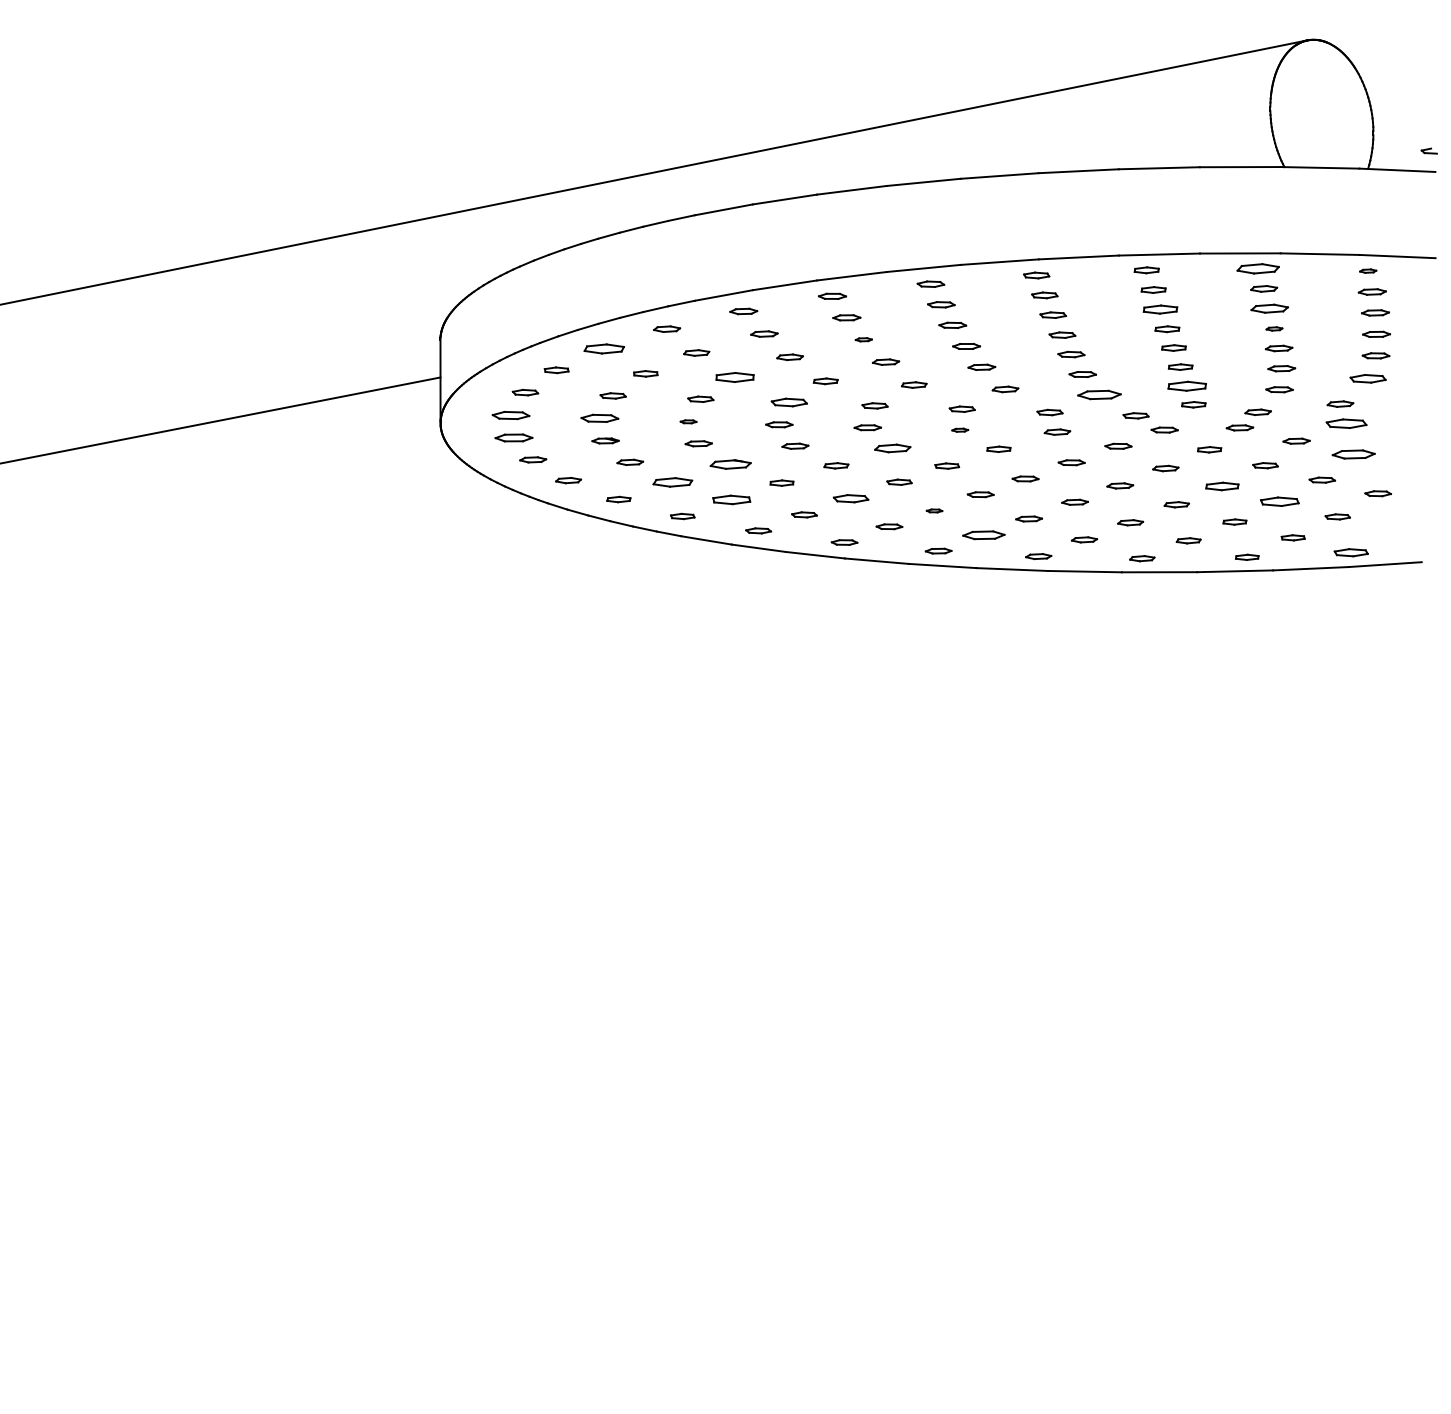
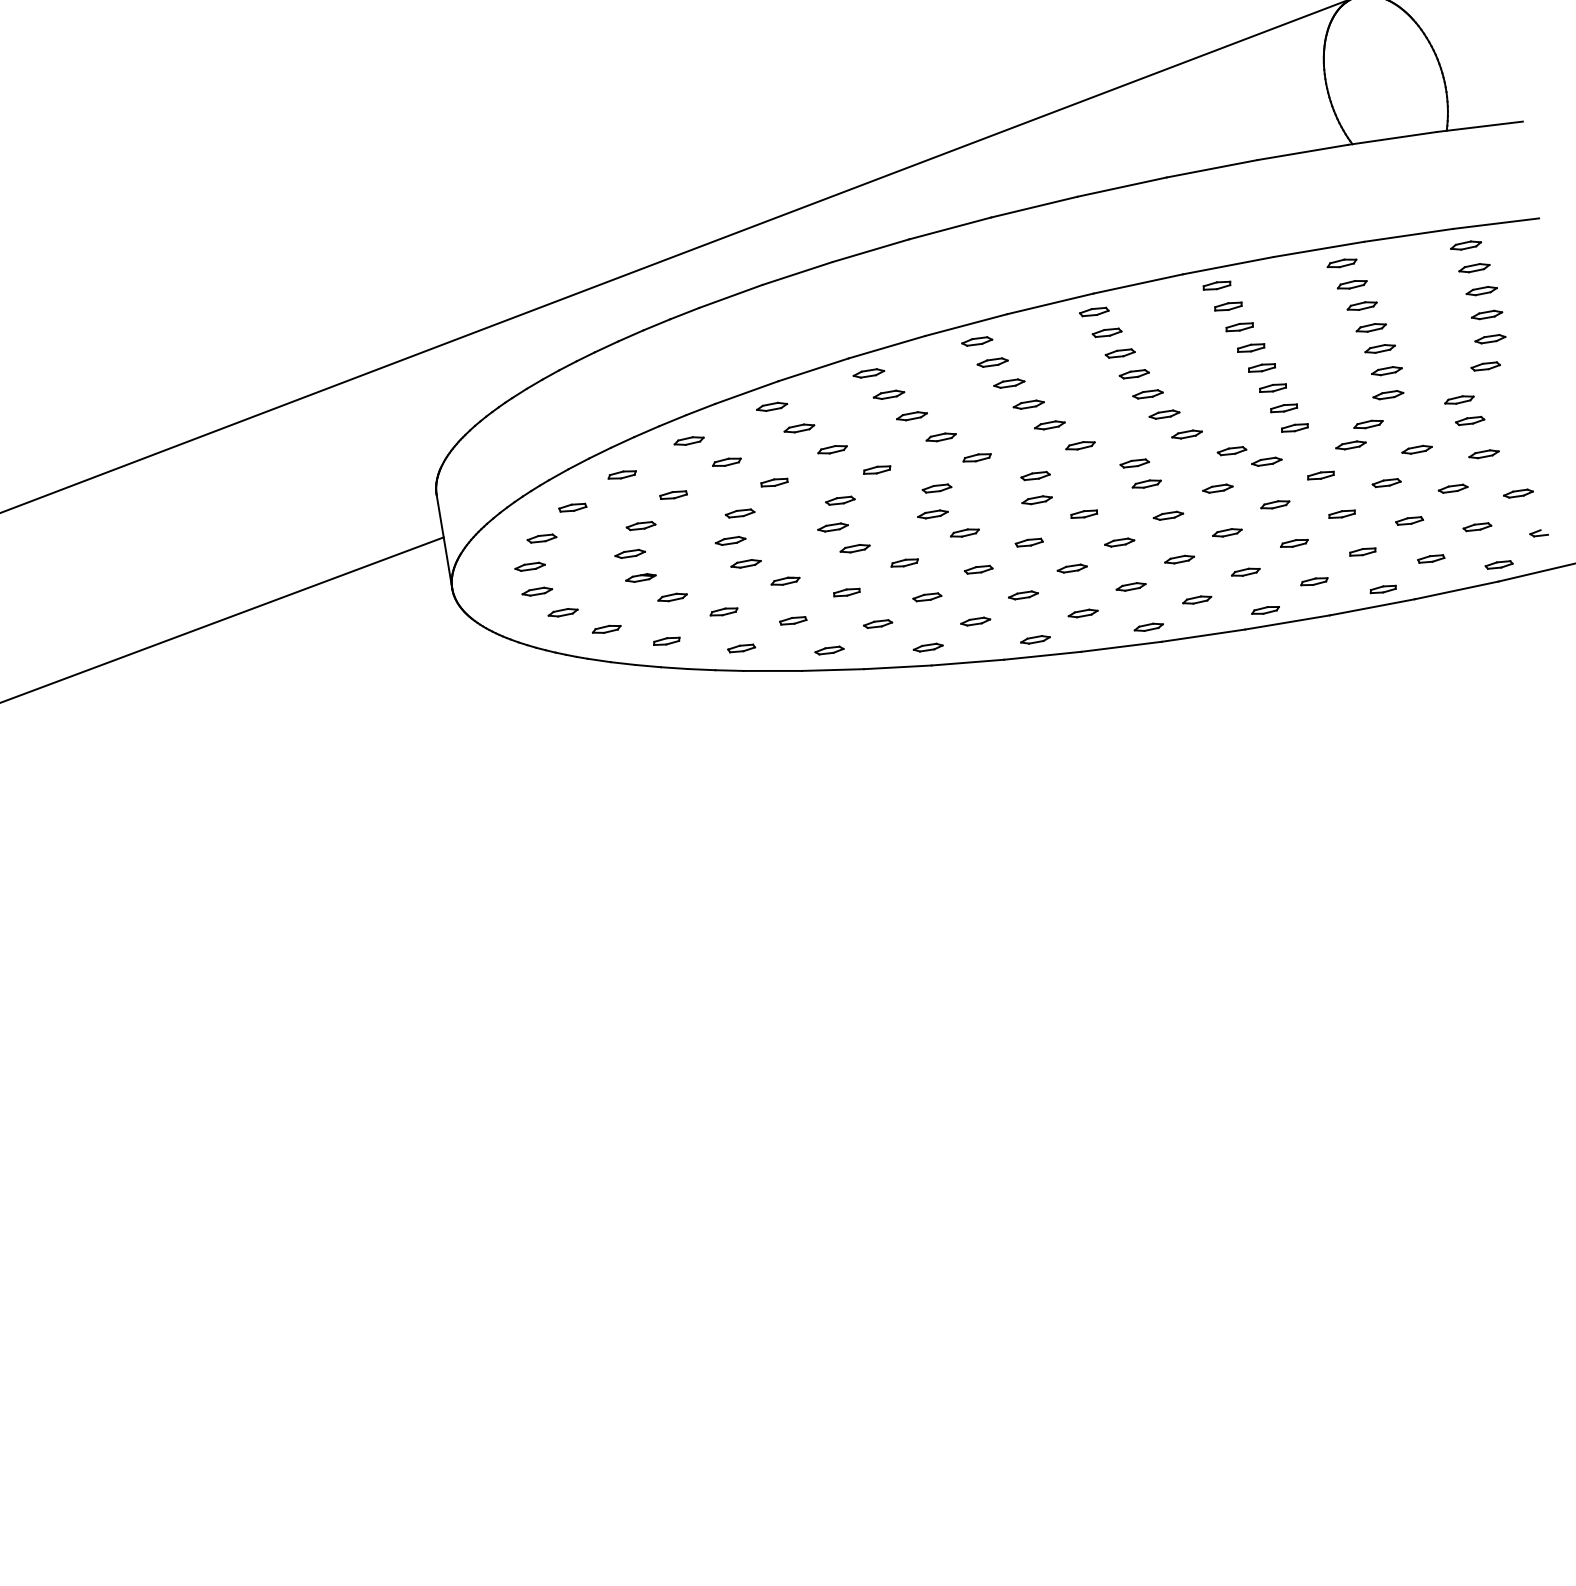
part: (1428, 150) -> (1537, 532), moved
part: (1258, 268) -> (1342, 262), size x0.62
part: (1367, 270) -> (1464, 244), size x1.67
part: (1269, 308) -> (1361, 305), size x0.71
part: (1160, 309) -> (1239, 327), size x0.71
part: (1274, 328) -> (1371, 327), size x1.67
part: (863, 339) -> (911, 416), size x1.67
part: (603, 348) -> (621, 474), size x0.62
part: (734, 377) -> (773, 482), size x0.62
part: (1367, 378) -> (1485, 366), size x0.71
part: (1187, 385) -> (1284, 407), size x0.62
part: (1099, 394) -> (1187, 433), size x0.62
part: (789, 402) -> (840, 500), size x0.71
part: (511, 414) -> (530, 565), size x0.71
part: (599, 418) -> (629, 553), size x0.71
part: (688, 421) -> (730, 540), size x1.67
part: (1346, 423) -> (1469, 420), size x0.62
part: (960, 429) -> (1037, 499), size x1.67
part: (513, 437) -> (536, 591), size x0.71
part: (892, 448) -> (964, 533), size x0.71
part: (1354, 454) -> (1484, 453), size x0.62
part: (729, 464) -> (784, 581), size x0.62
part: (672, 481) -> (723, 611), size x0.62
part: (1222, 485) -> (1342, 513), size x0.71
part: (850, 498) -> (926, 597), size x0.71
part: (730, 499) -> (792, 620), size x0.62
part: (1279, 501) -> (1409, 520), size x0.62
part: (934, 510) -> (1023, 594), size x1.67
part: (983, 534) -> (1082, 612), size x0.62
part: (1350, 552) -> (1498, 564), size x0.71

